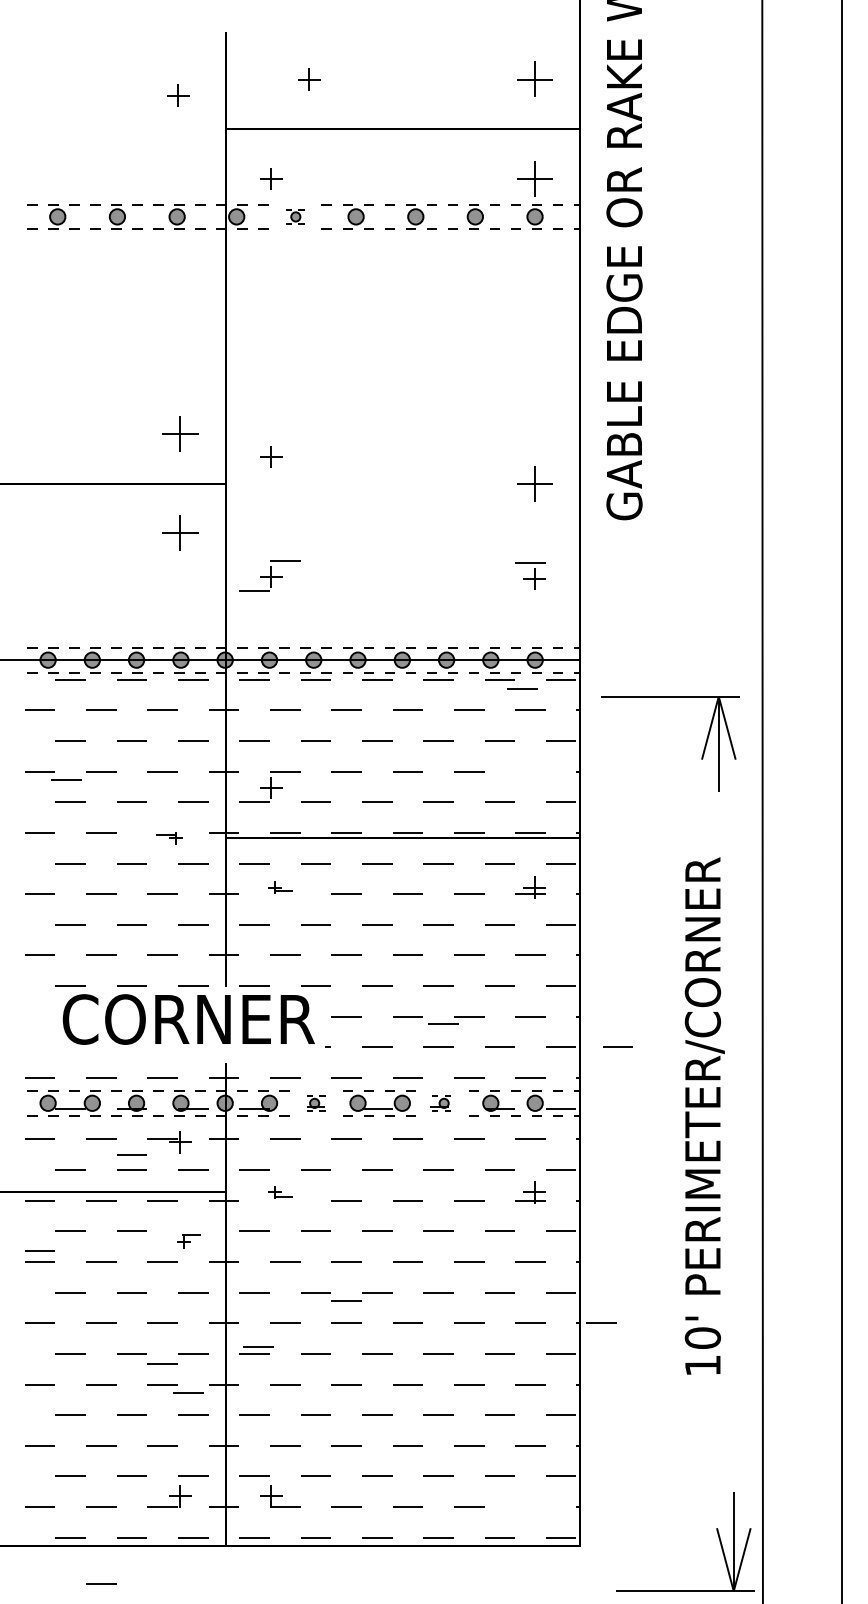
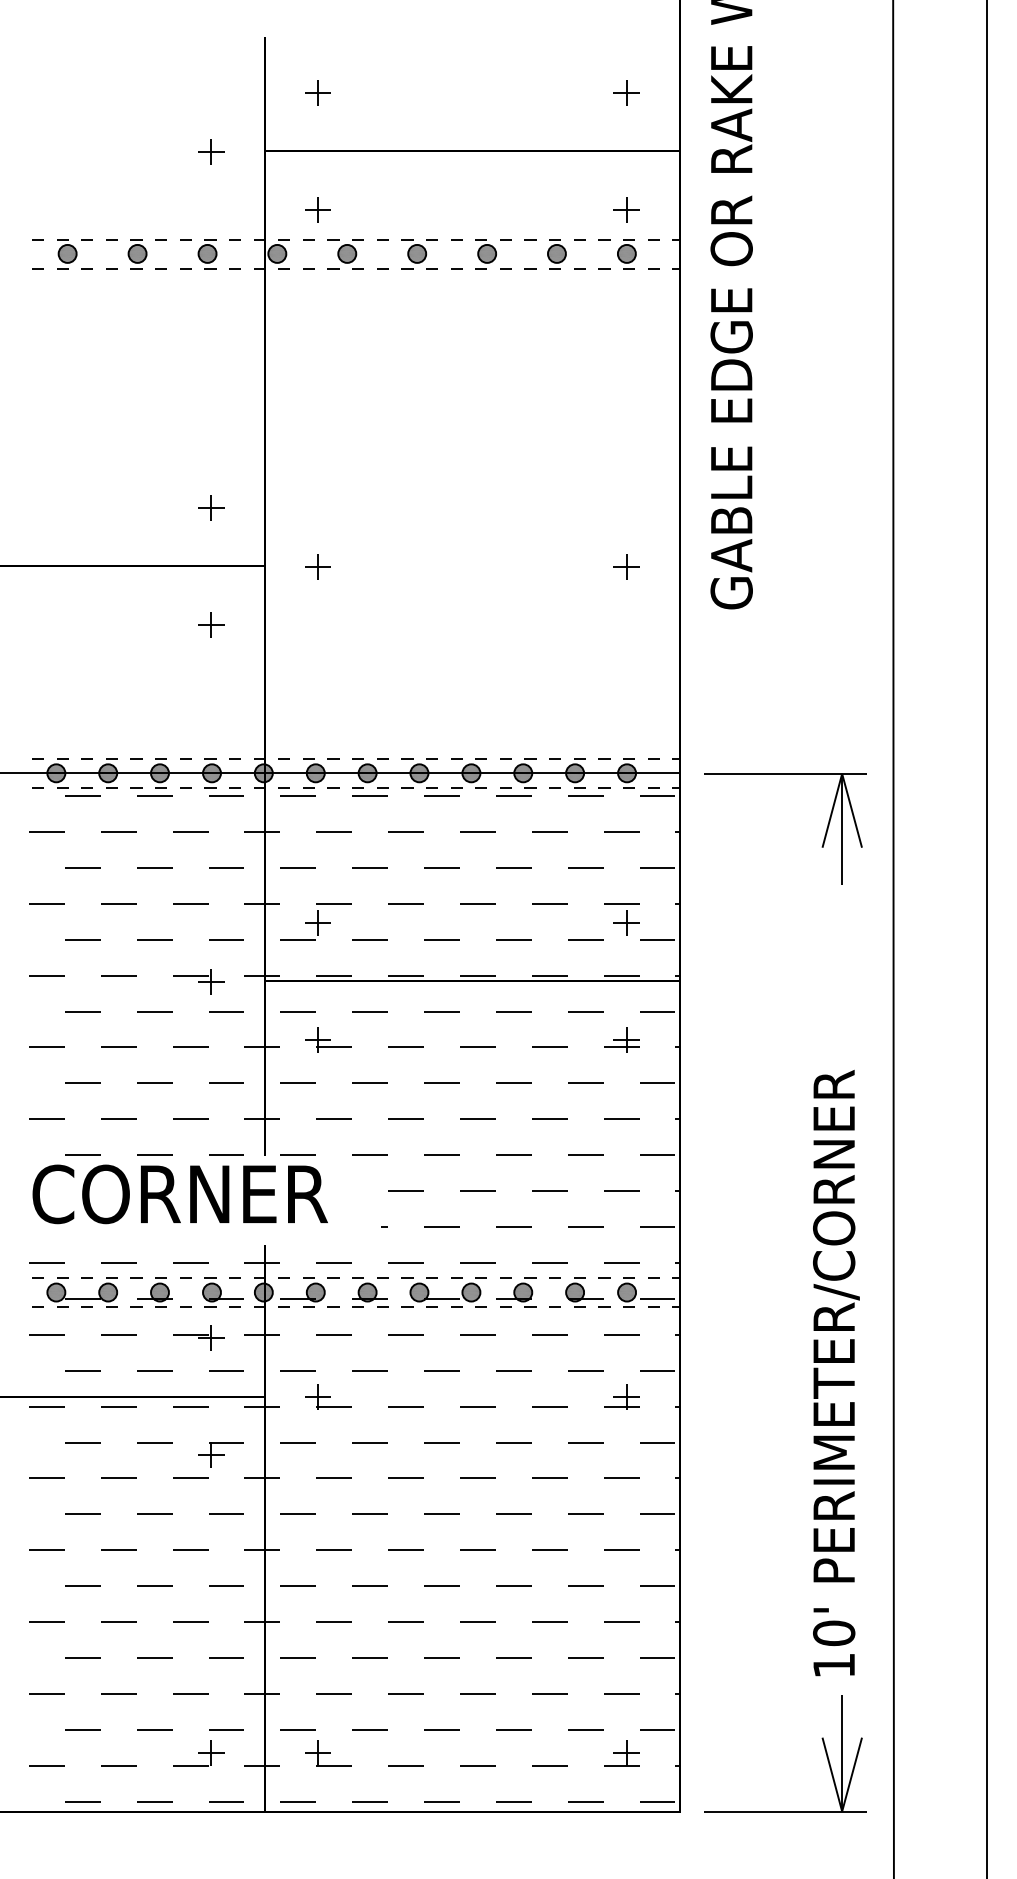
part: (309, 79) -> (318, 92), moved
part: (534, 79) -> (626, 92), size x0.62
part: (178, 95) -> (211, 151), moved
part: (534, 178) -> (626, 208), size x0.62
part: (294, 216) -> (345, 253), size x1.67
part: (180, 433) -> (211, 507), size x0.62
part: (271, 456) -> (318, 566), moved
part: (534, 483) -> (626, 566), size x0.62
part: (180, 533) -> (211, 624), size x0.62
part: (269, 575) -> (315, 674), removed
part: (530, 575) -> (621, 918), moved
line: (522, 688) -> (612, 806), removed
part: (702, 753) -> (823, 840), moved
line: (66, 779) -> (77, 913), removed
part: (169, 838) -> (198, 982), size x1.67
part: (280, 887) -> (328, 1039), size x1.67
text: (188, 1019) -> (179, 1194), moved
line: (443, 1023) -> (519, 1199), removed
line: (617, 1046) -> (723, 1225), removed
part: (315, 1103) -> (369, 1292), size x1.67
part: (440, 1103) -> (516, 1292), size x1.67
text: (704, 1115) -> (835, 1372), moved
line: (131, 1154) -> (154, 1352), removed
part: (280, 1192) -> (328, 1397), size x1.67
part: (188, 1241) -> (220, 1454), size x1.67
line: (39, 1250) -> (46, 1465), removed
line: (346, 1300) -> (405, 1523), removed
line: (601, 1322) -> (704, 1549), removed
line: (258, 1346) -> (302, 1577), removed
line: (162, 1363) -> (190, 1597), removed
line: (188, 1392) -> (220, 1631), removed
part: (530, 1496) -> (621, 1753), added
part: (716, 1531) -> (821, 1741), moved
line: (101, 1583) -> (118, 1855), removed

